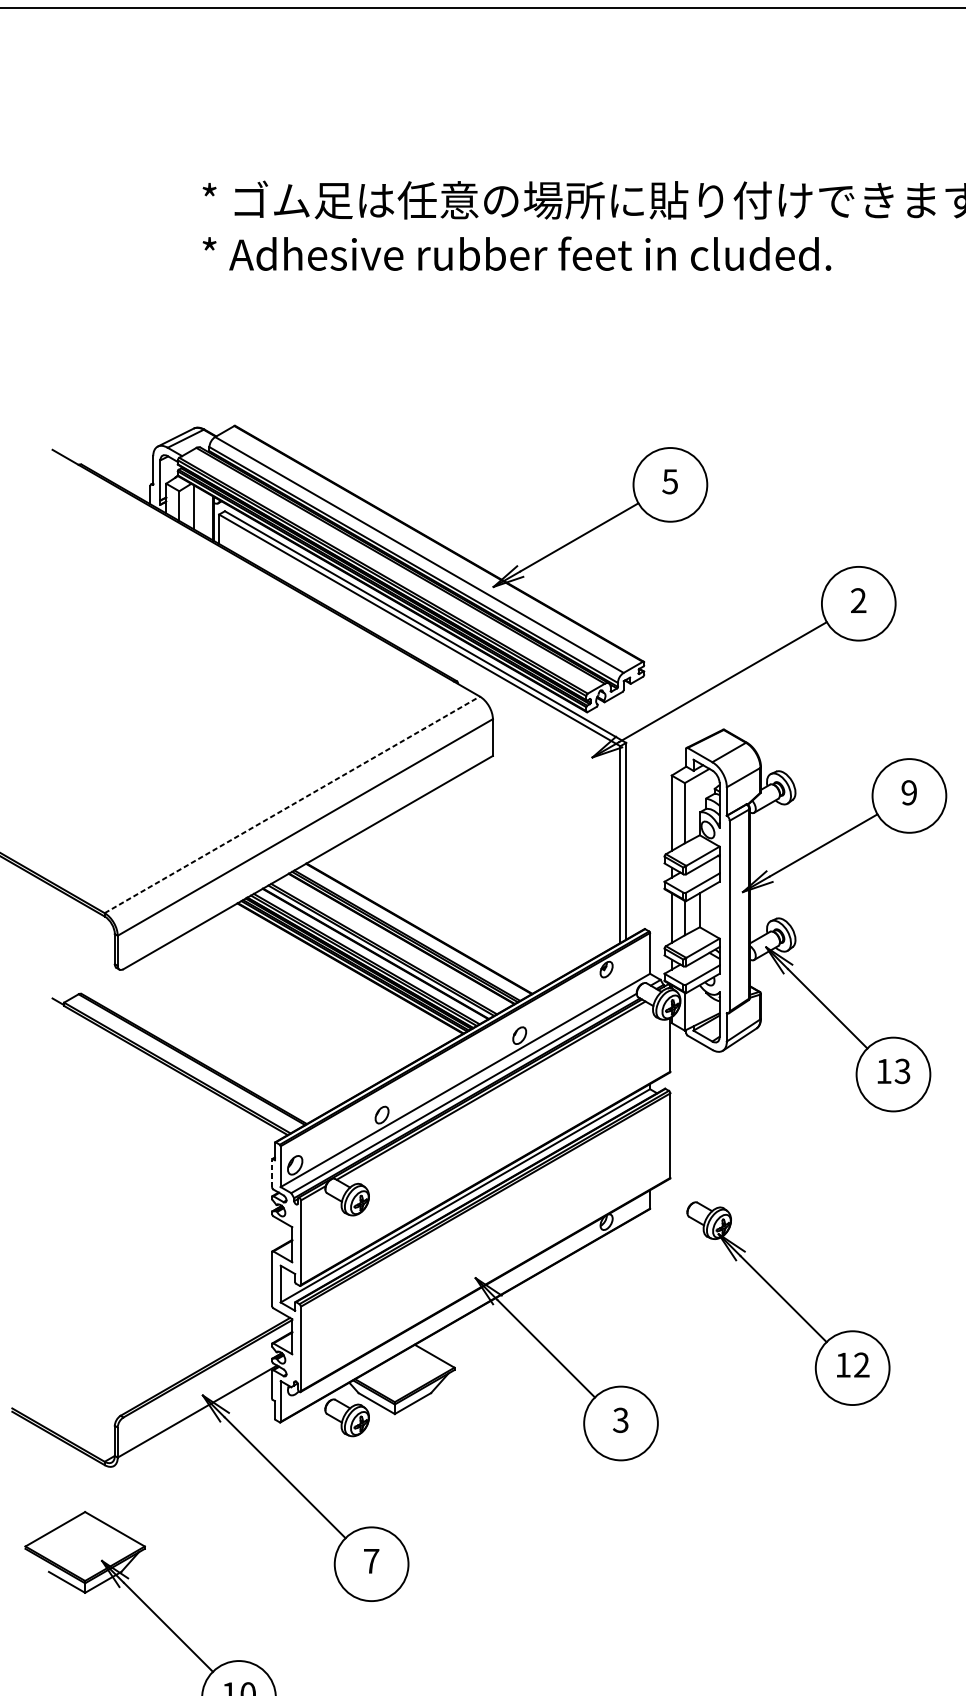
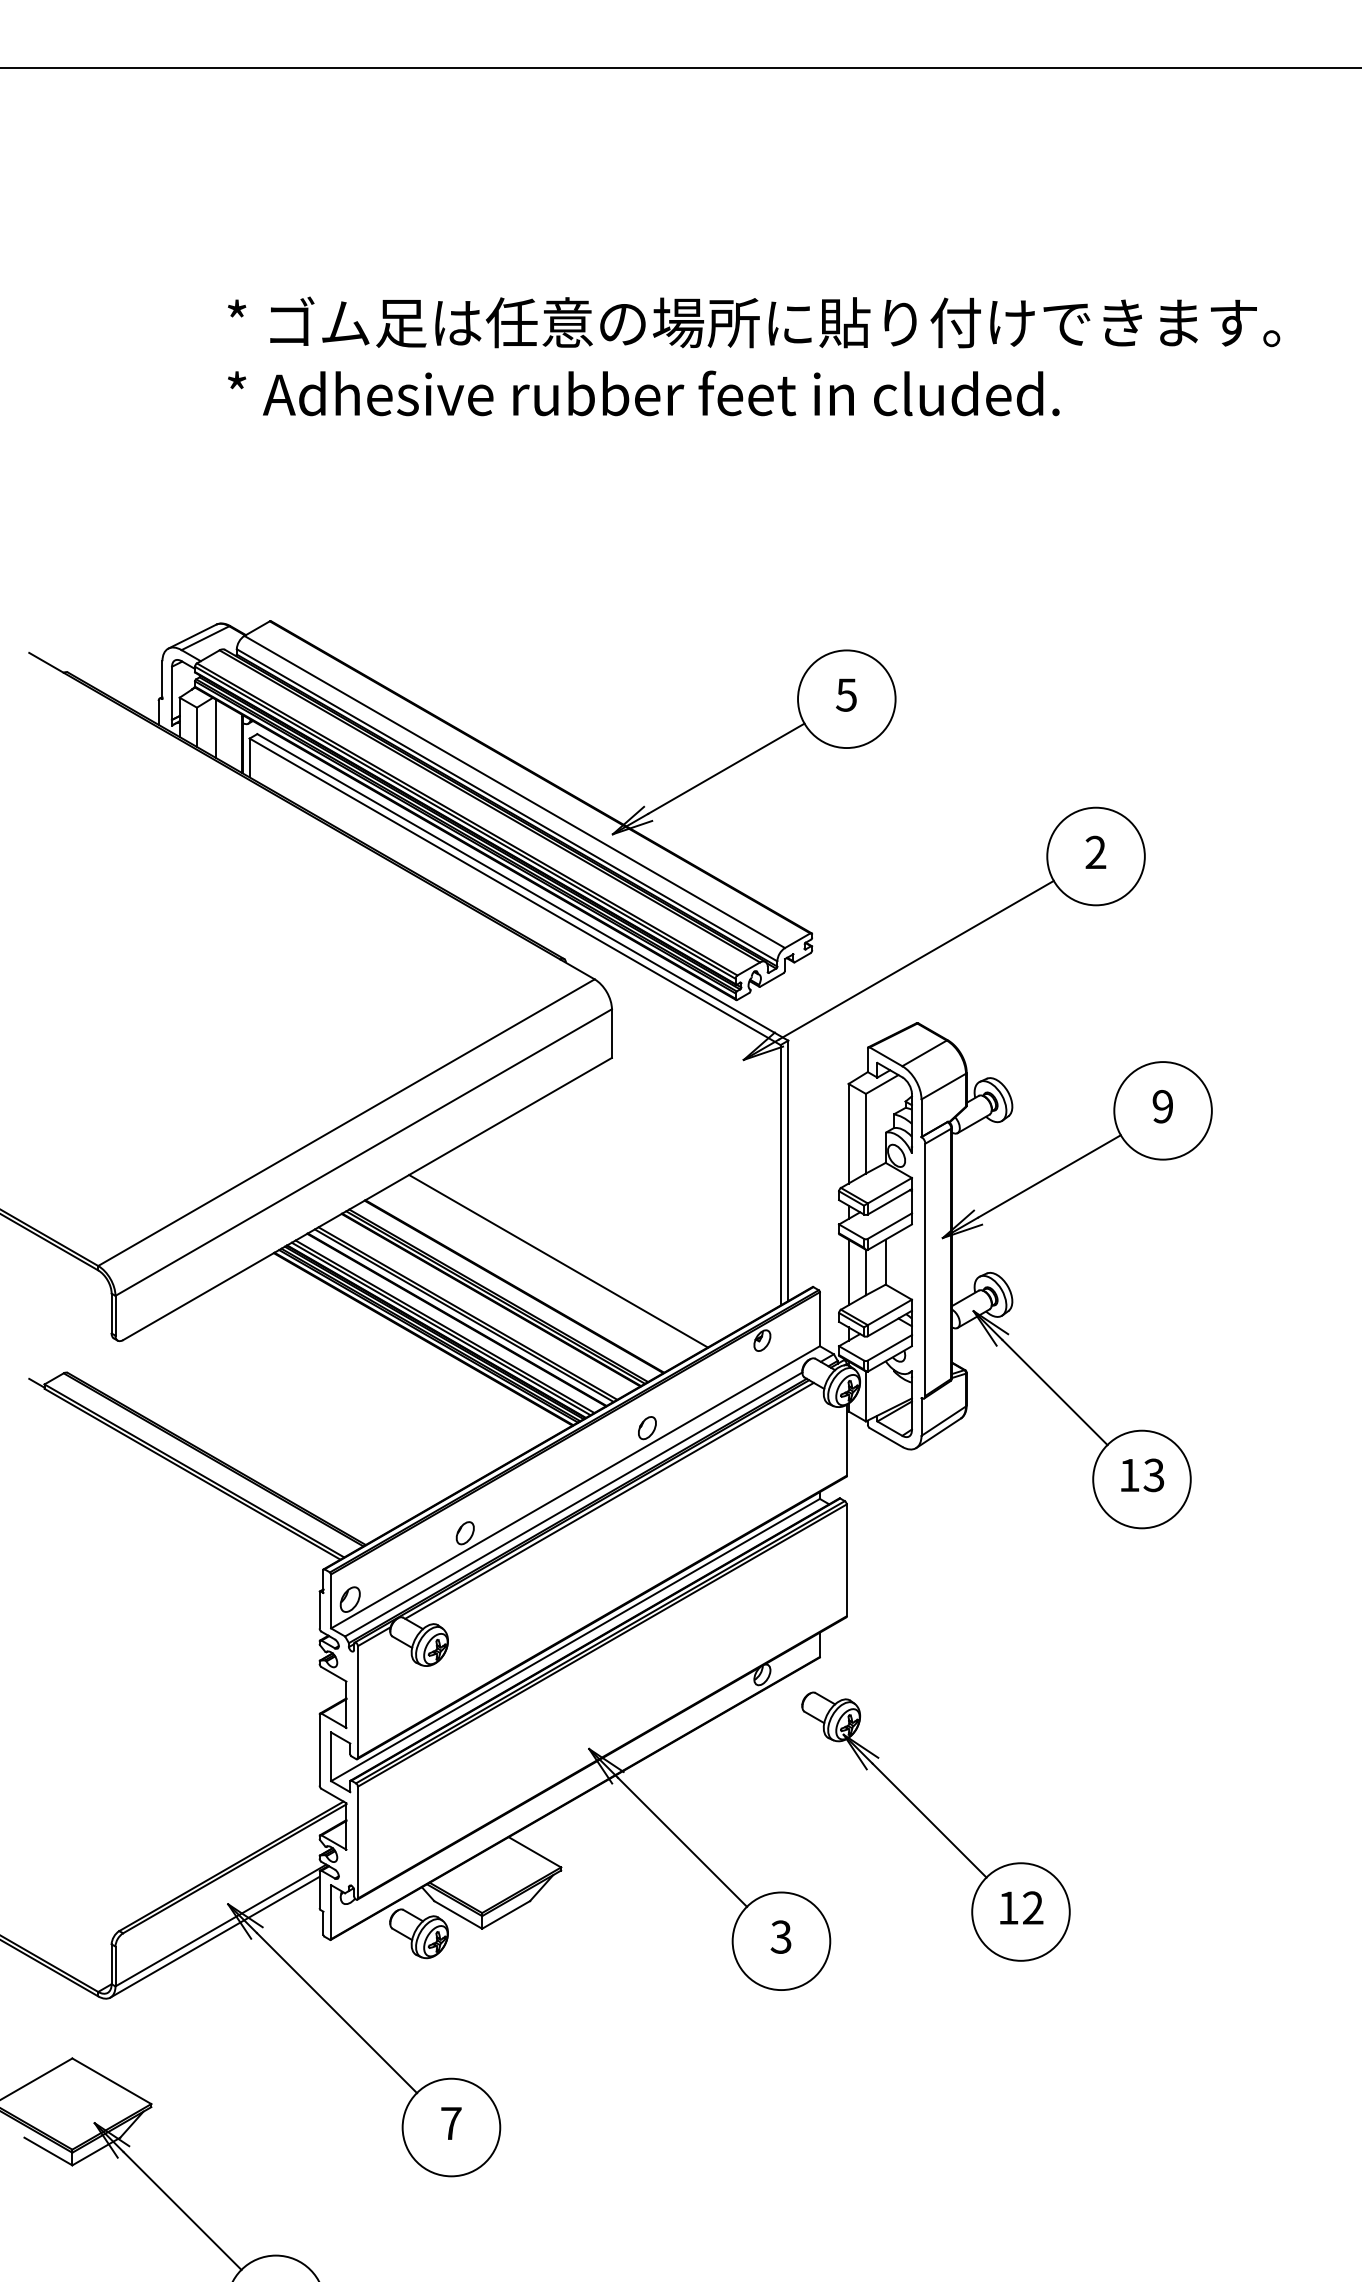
line: (292, 804) -> (346, 1122), dashed -> solid
line: (452, 909) -> (558, 1261), added
line: (271, 1172) -> (319, 1609), dashed -> solid
part: (788, 1303) -> (935, 1826), moved
line: (192, 1419) -> (214, 1936), added

